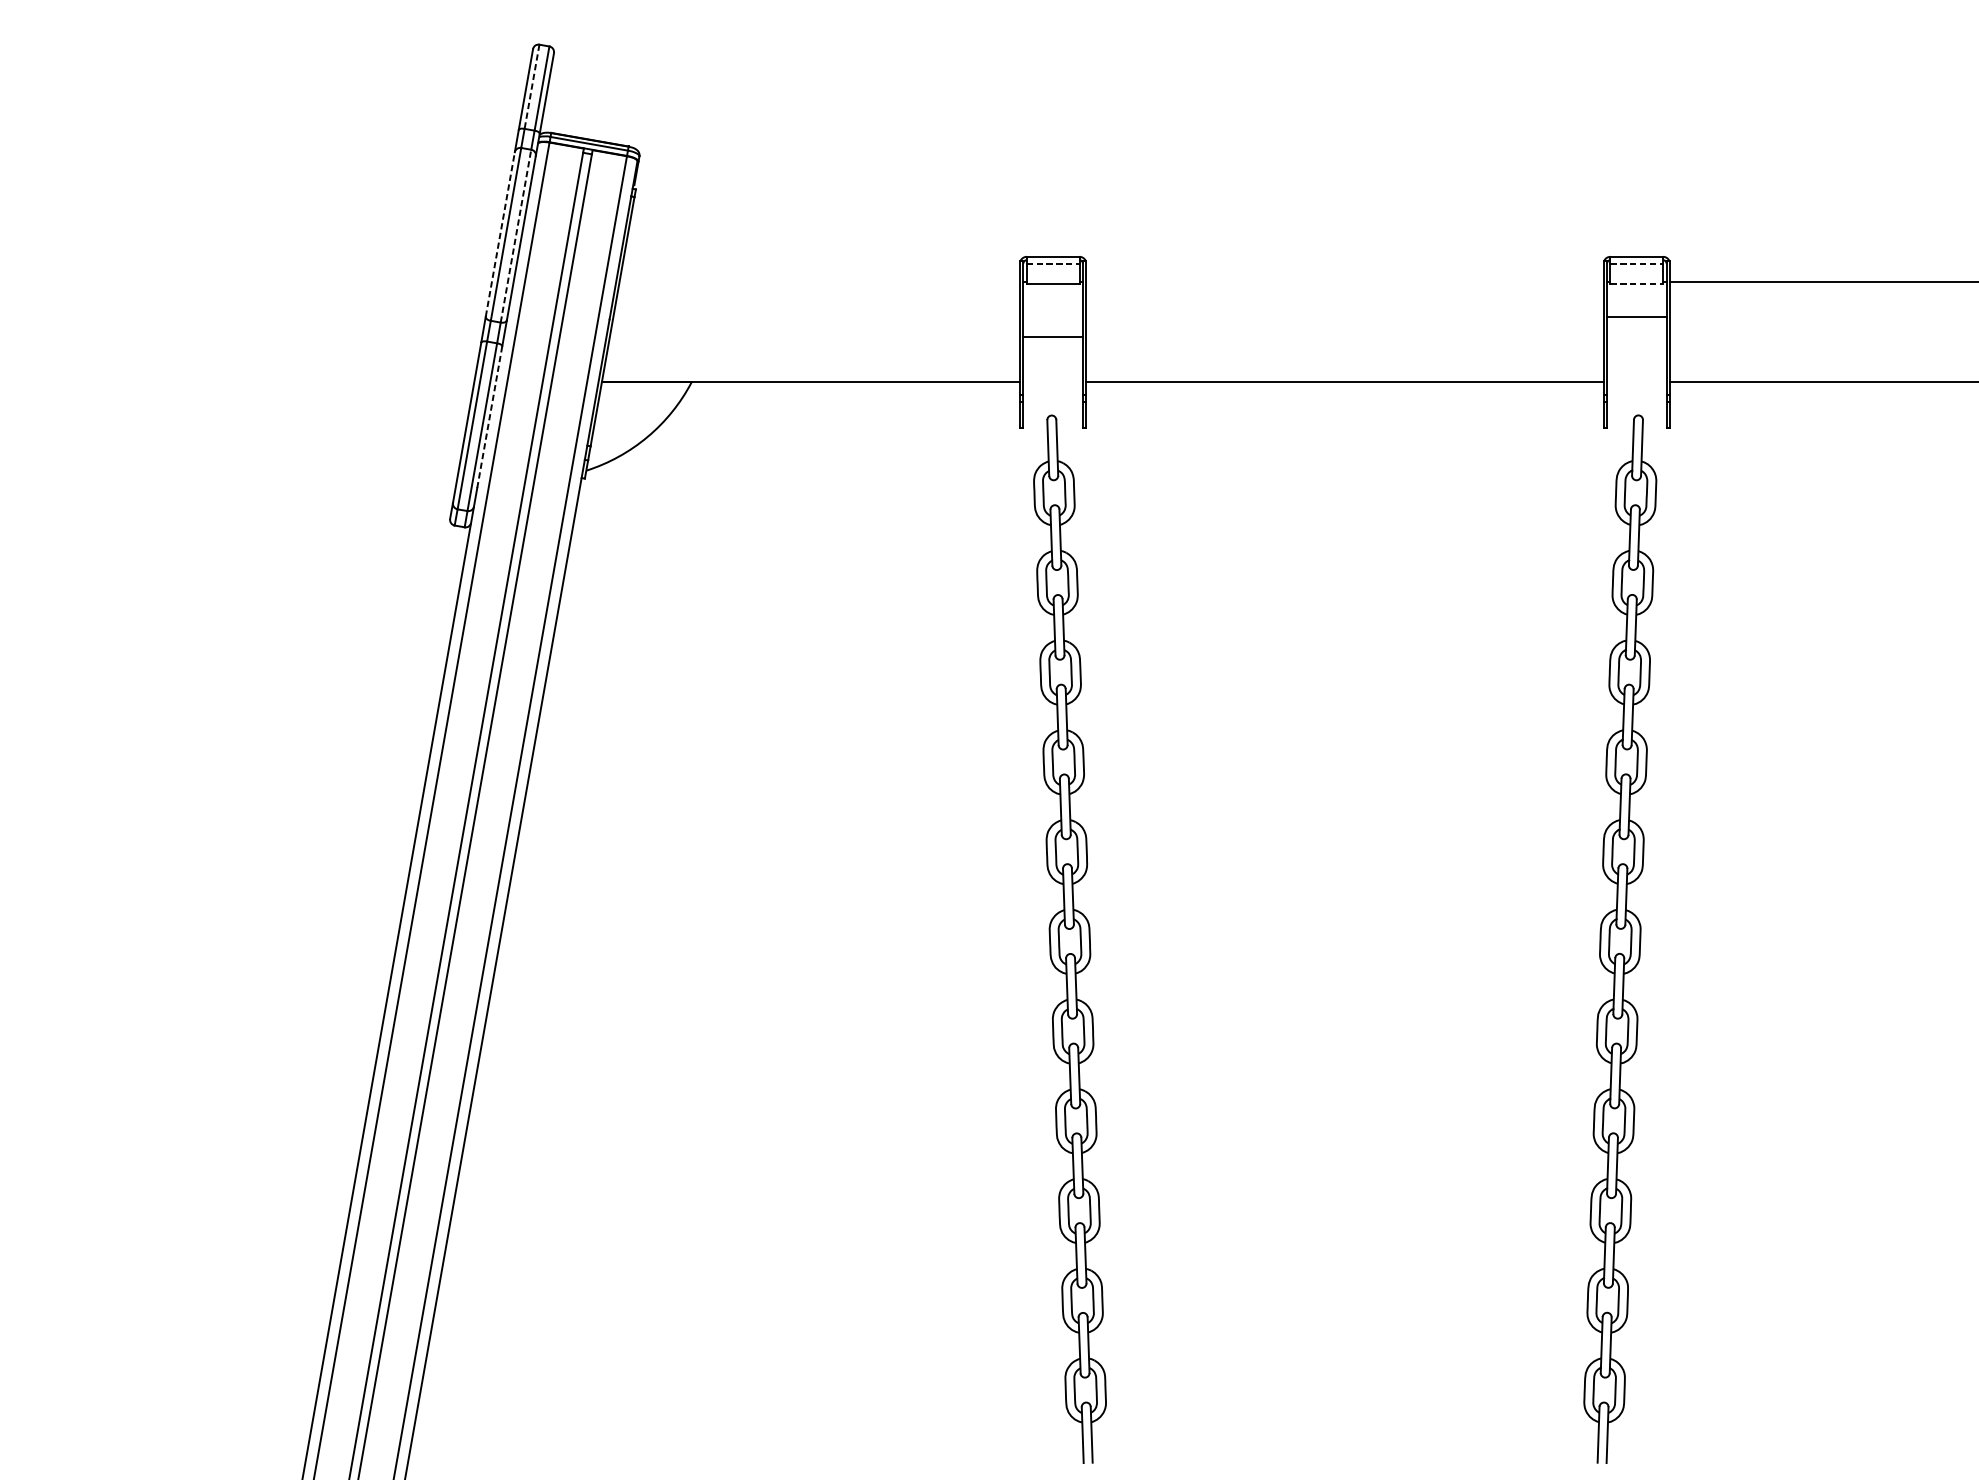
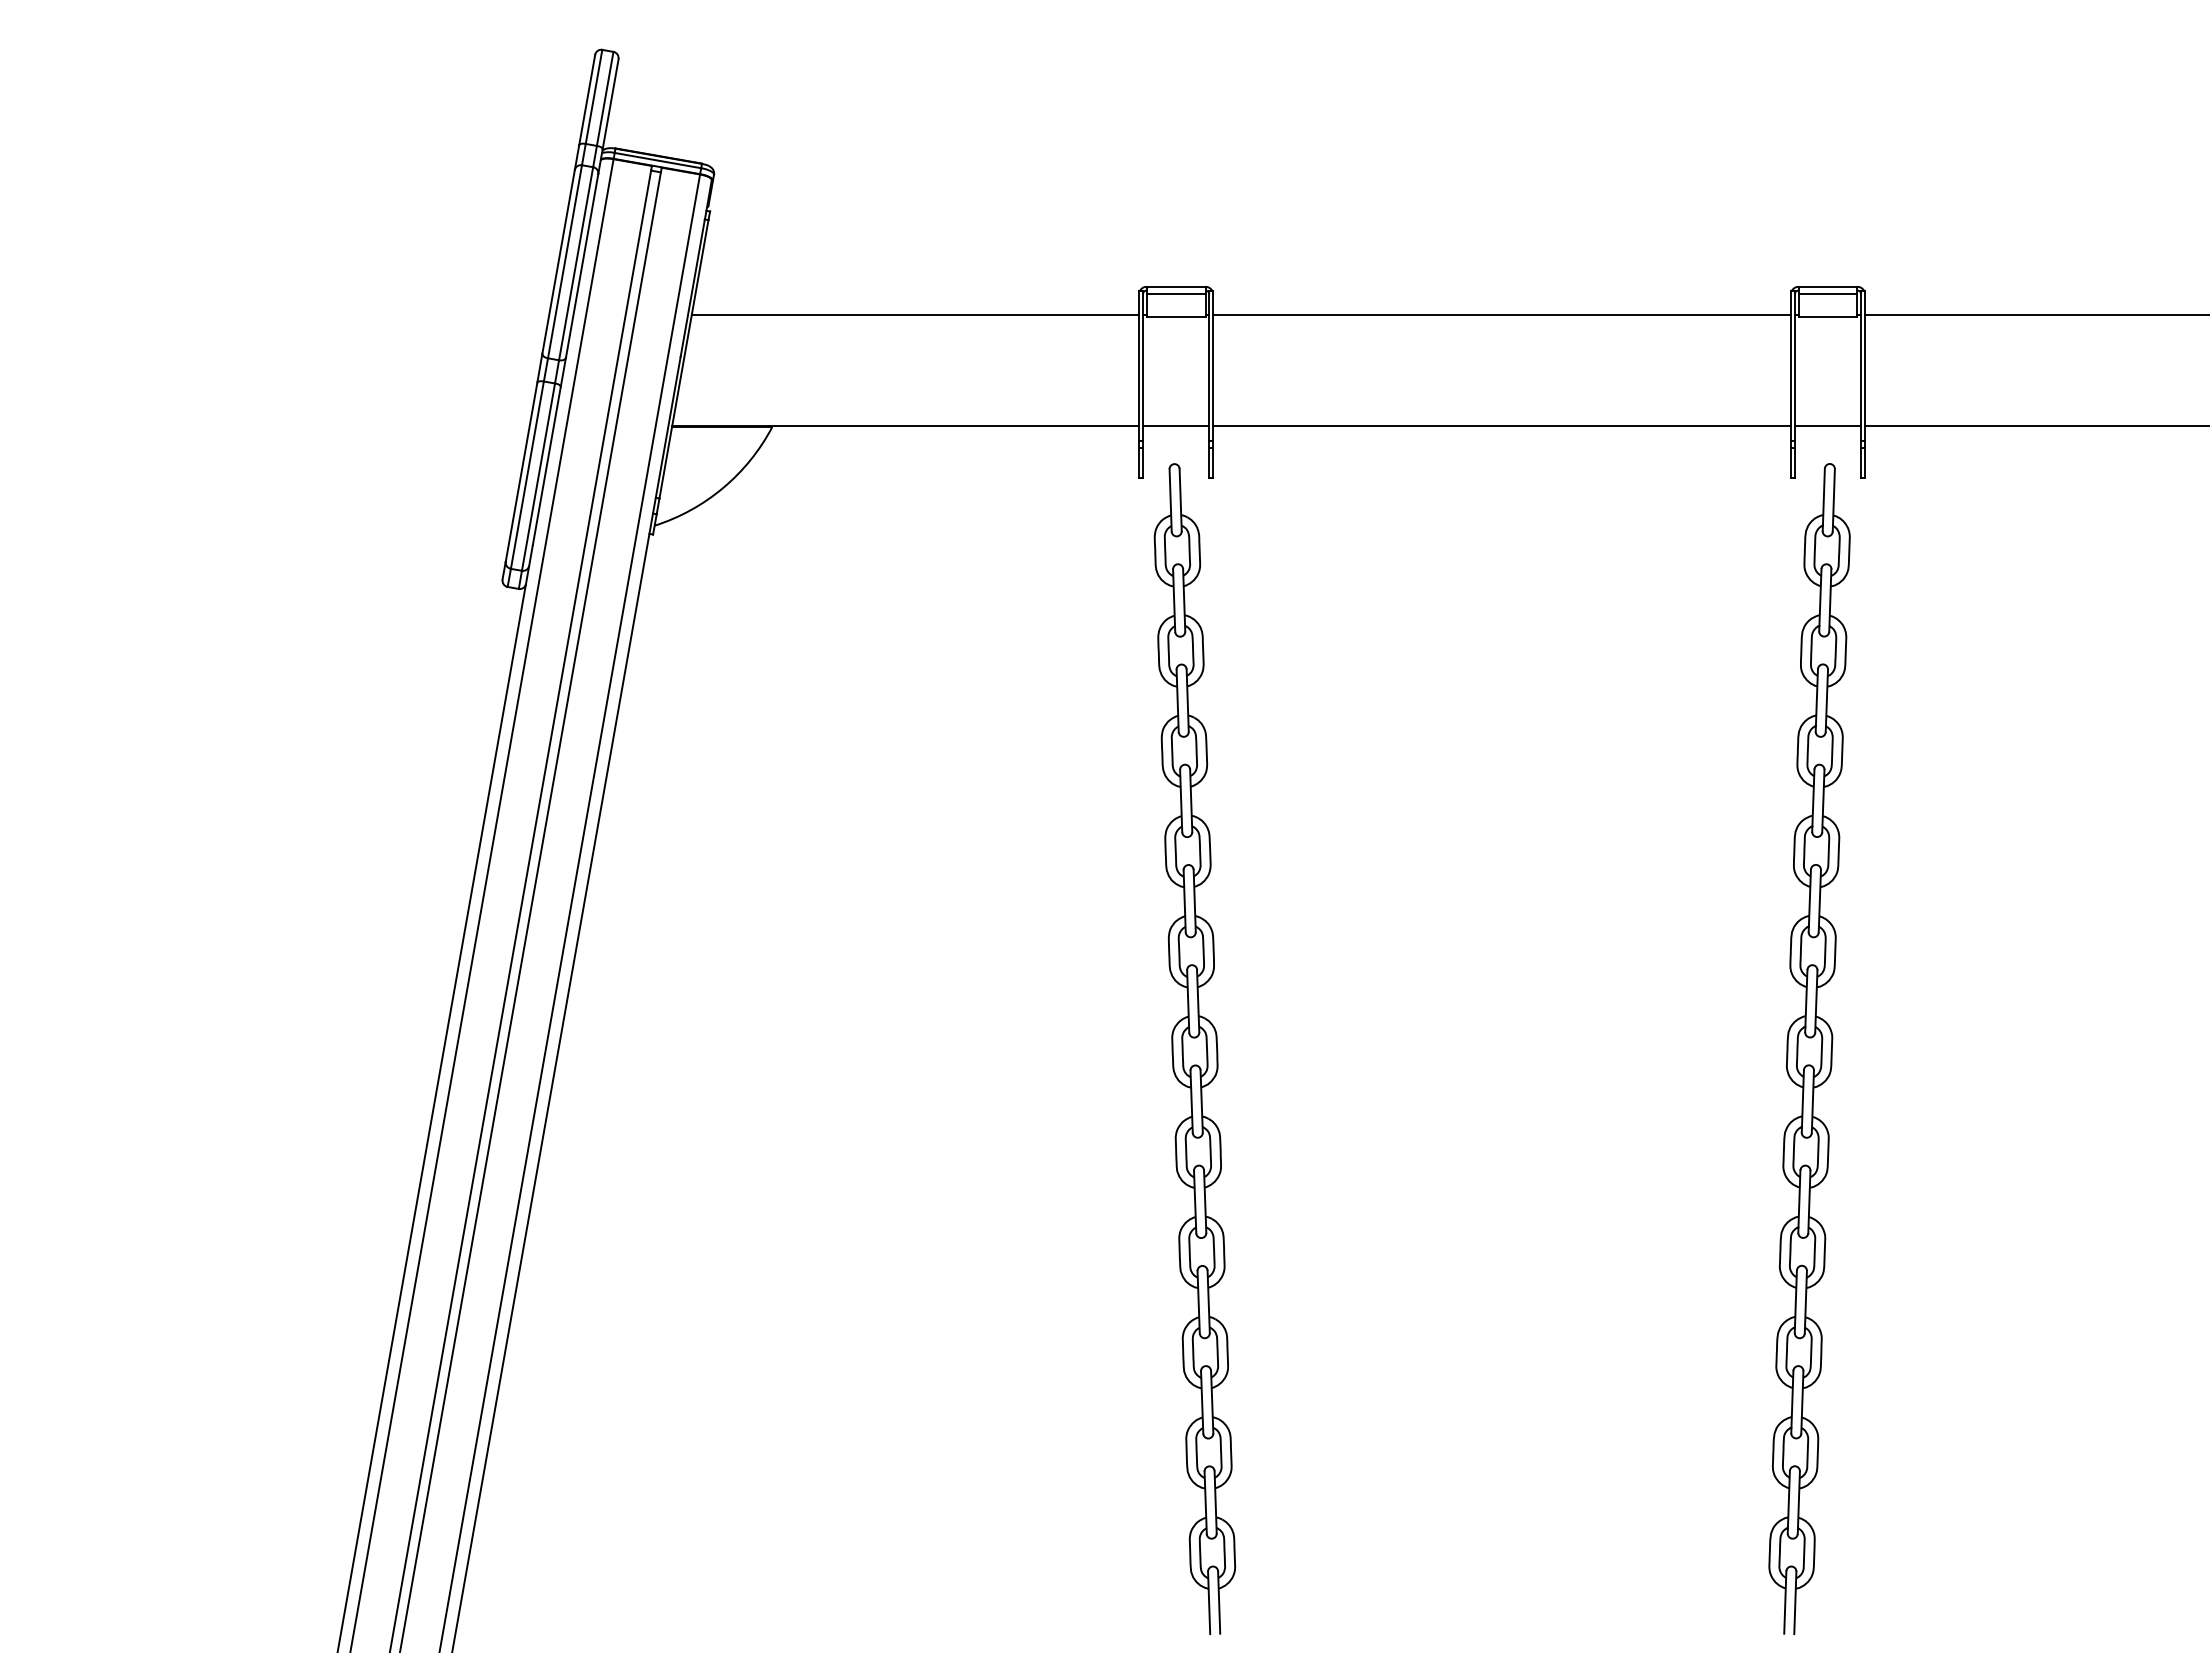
line: (532, 86) -> (594, 96), dashed -> solid
line: (500, 234) -> (558, 261), dashed -> solid
line: (516, 235) -> (576, 263), dashed -> solid
line: (1053, 263) -> (1176, 294), dashed -> solid
line: (1637, 263) -> (1828, 294), dashed -> solid
line: (819, 281) -> (915, 314), added
line: (1345, 281) -> (1502, 314), added
line: (1637, 283) -> (1828, 316), dashed -> solid
line: (1636, 317) -> (1827, 426), moved
line: (1052, 337) -> (1175, 426), moved
line: (489, 417) -> (546, 466), dashed -> solid

